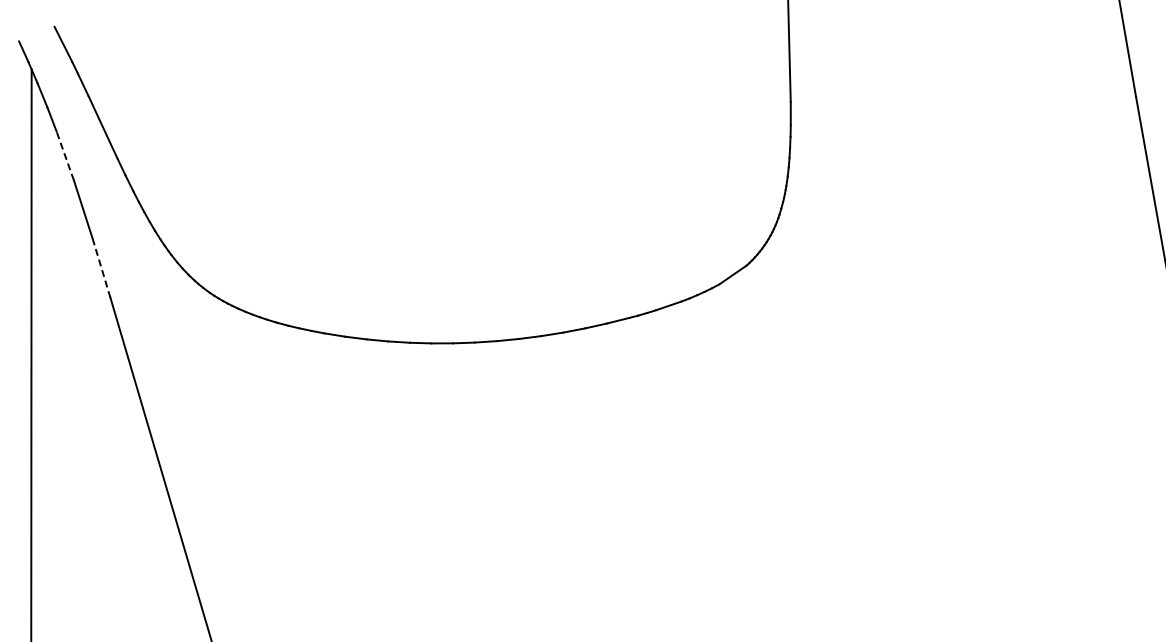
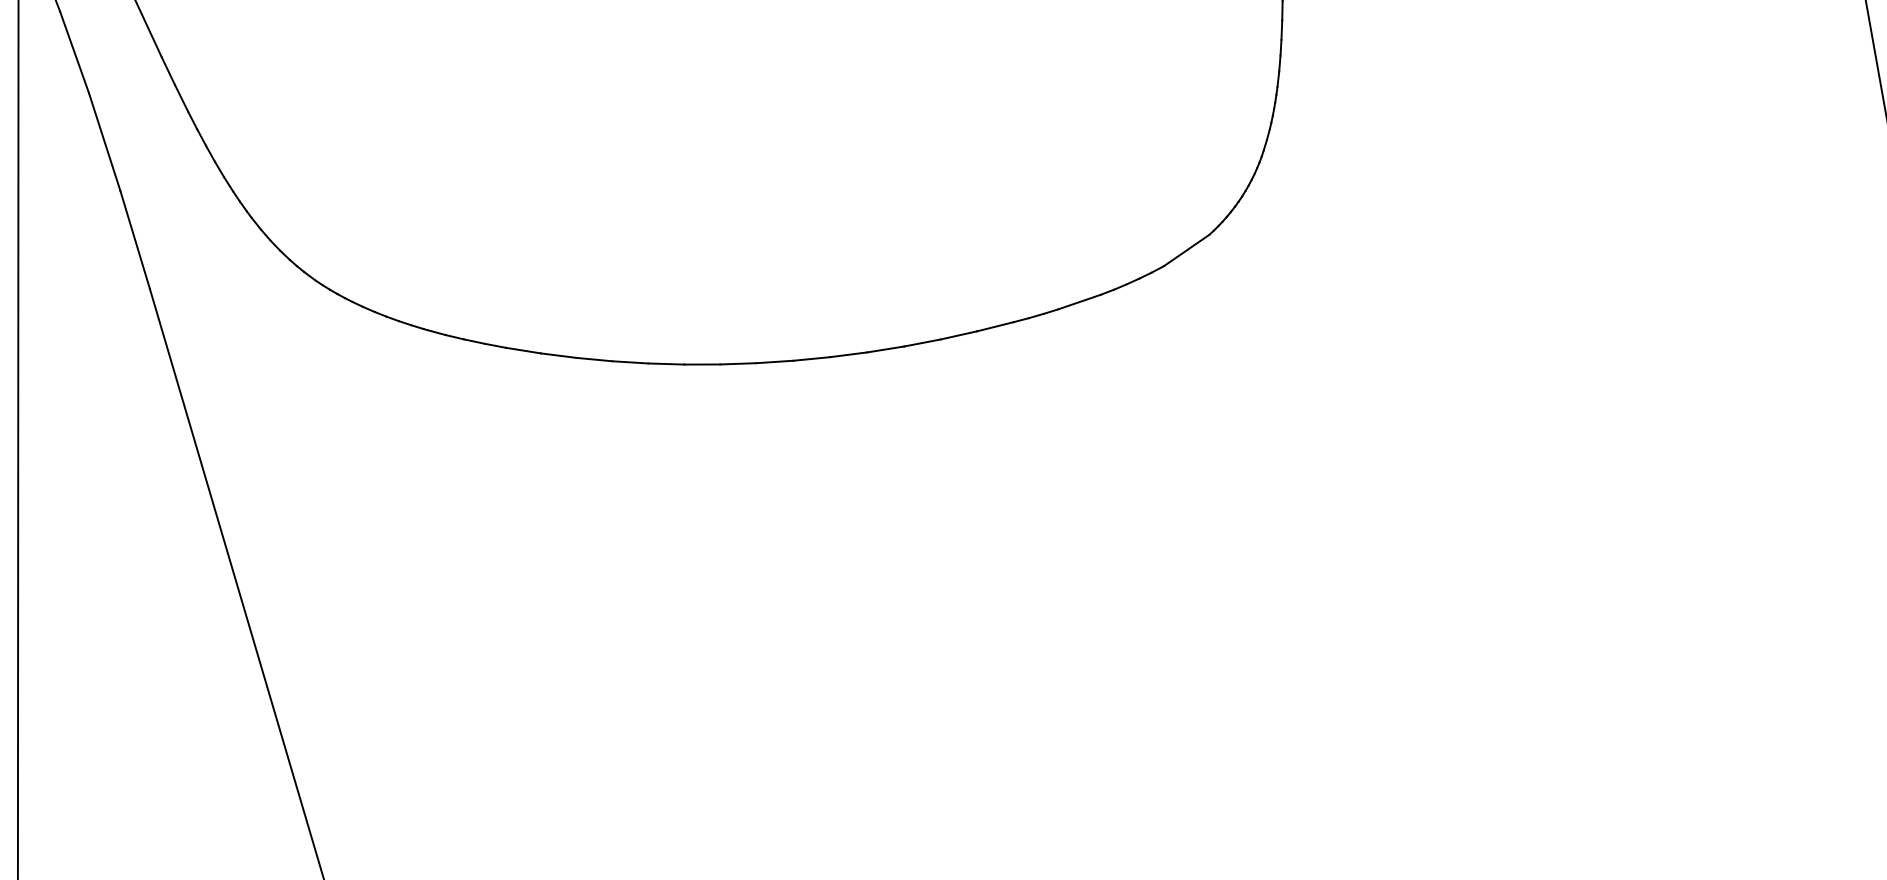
line: (65, 156) -> (74, 53), dashed -> solid
line: (101, 268) -> (134, 239), dashed -> solid

